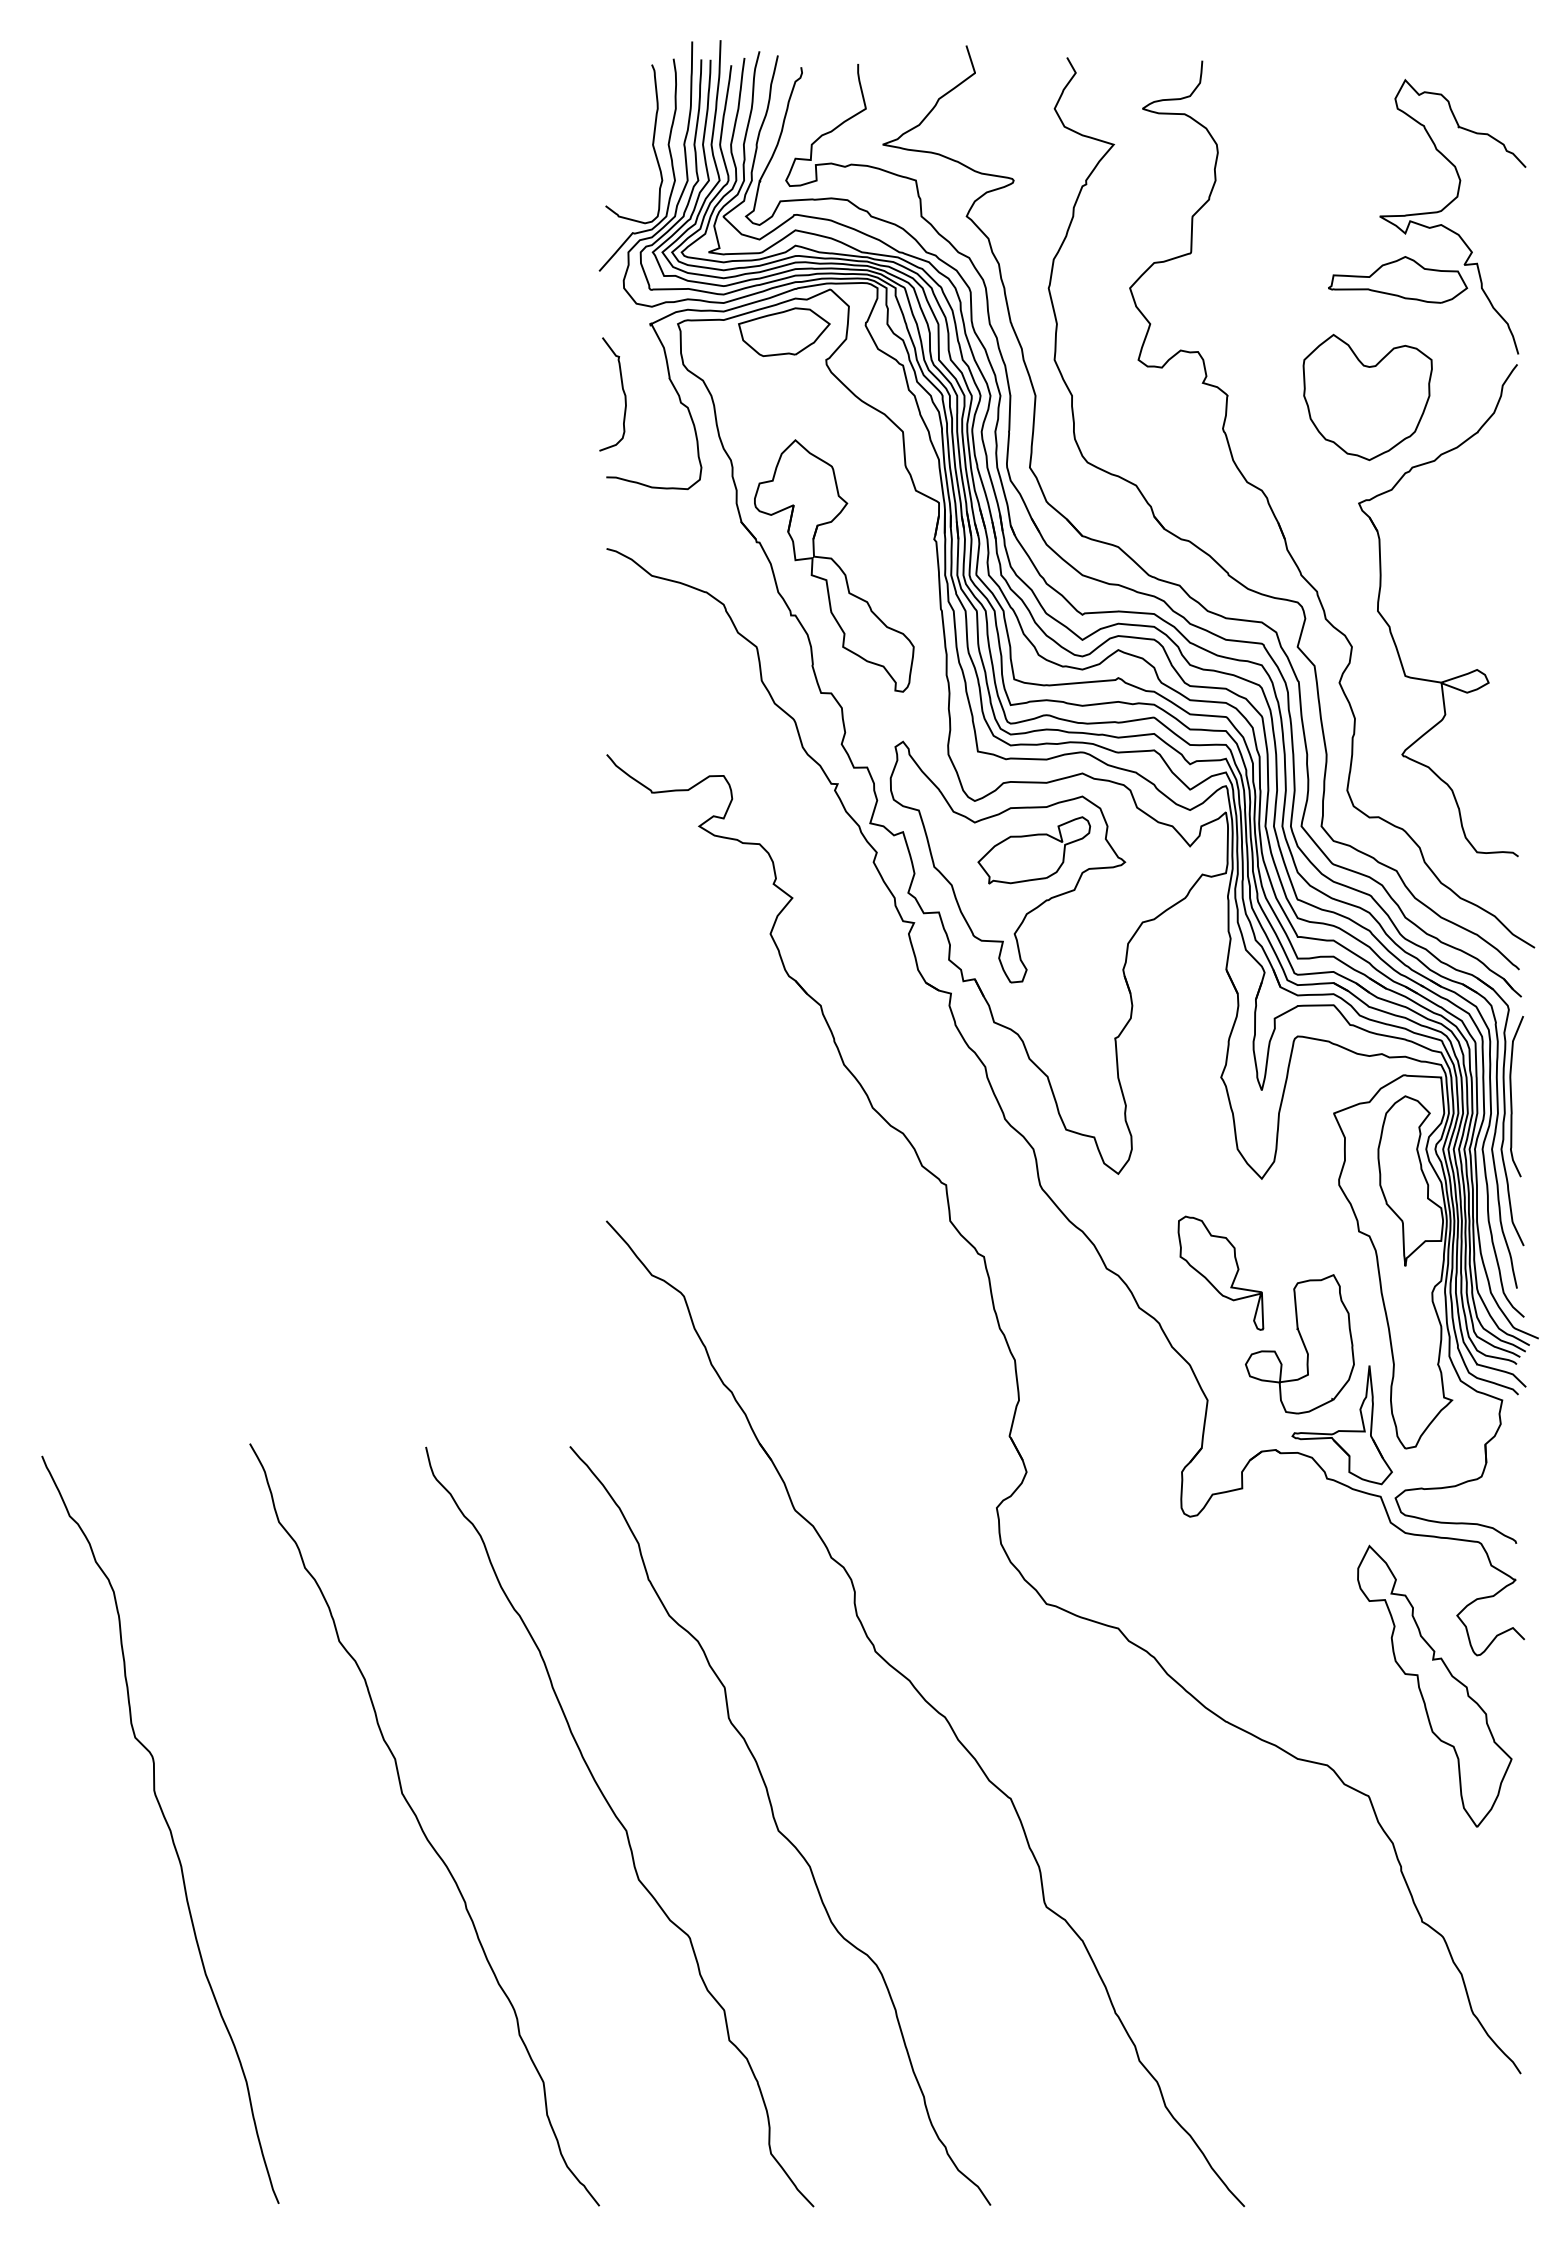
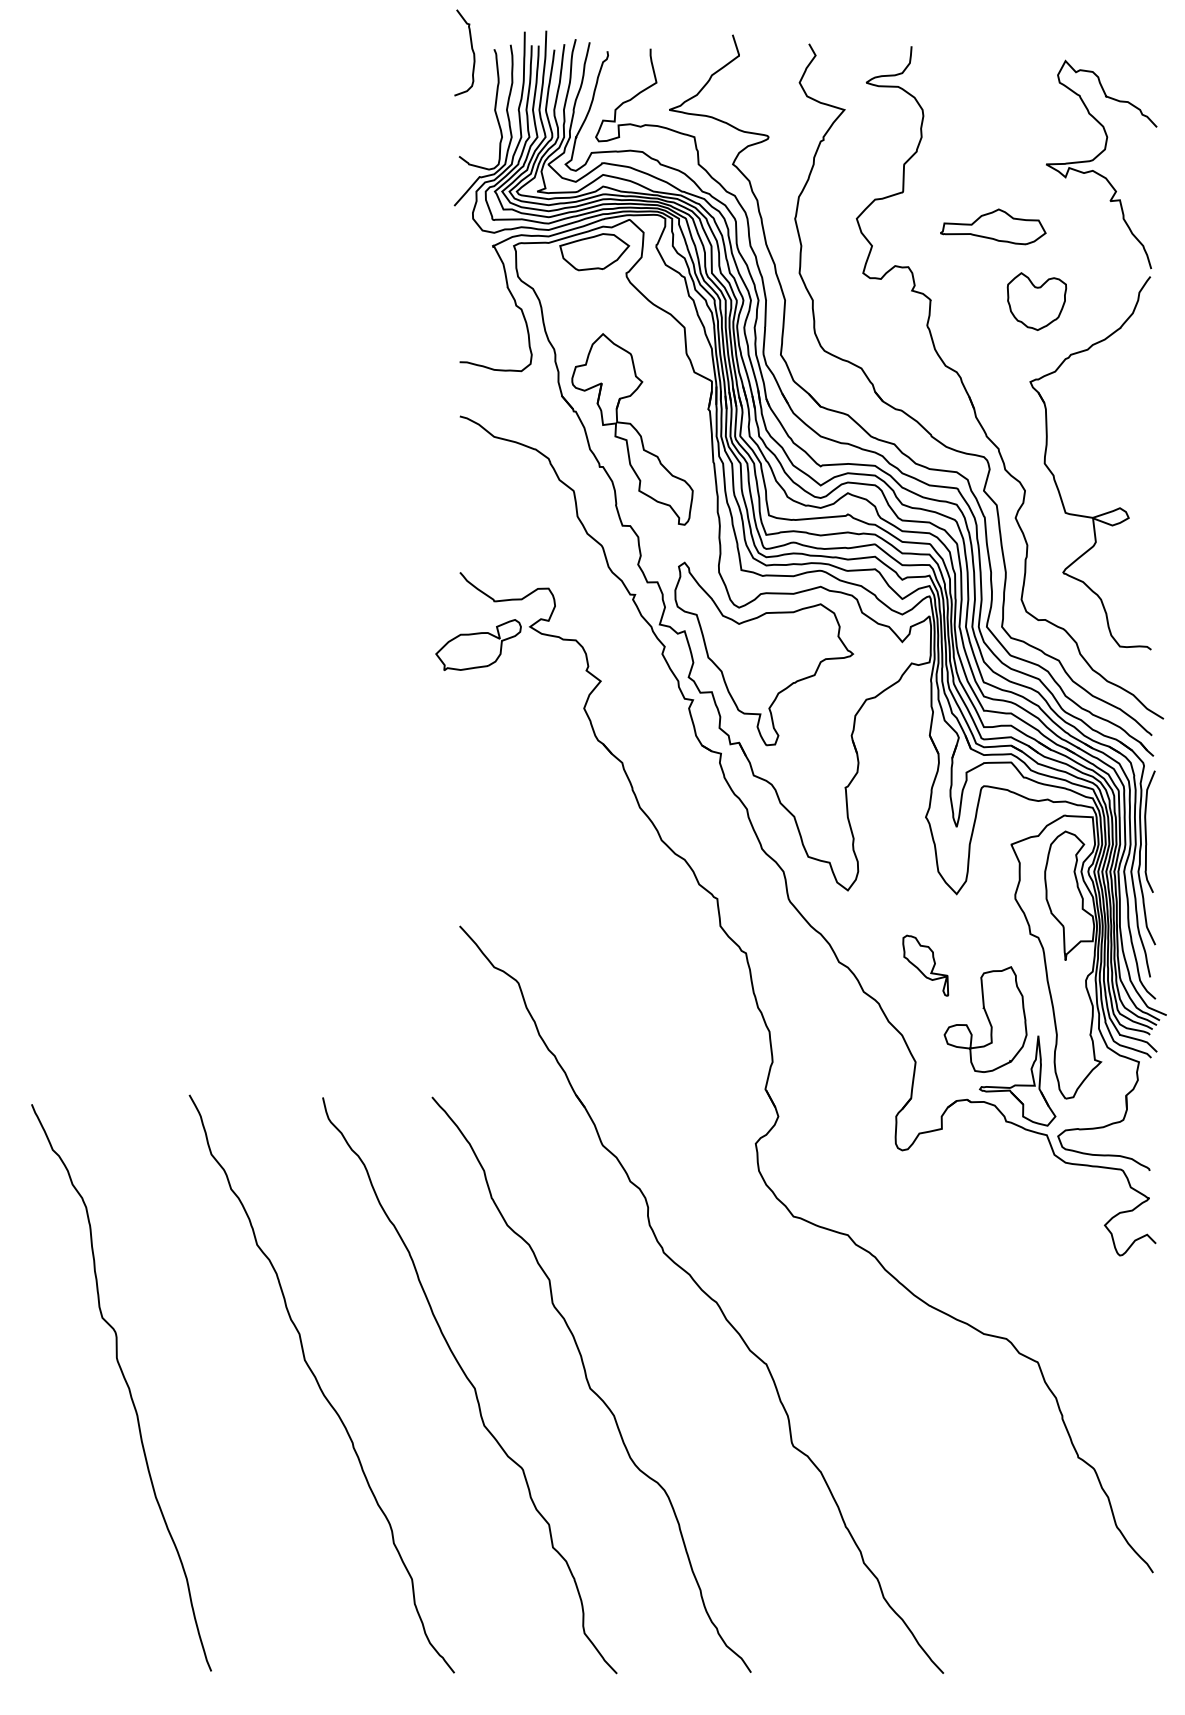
part: (1398, 279) -> (993, 226), moved
curve: (622, 390) -> (471, 49), moved
part: (1367, 397) -> (1036, 301), size x0.6
part: (1034, 850) -> (478, 645), moved
part: (1220, 1272) -> (925, 965), size x0.7
part: (1434, 1685) -> (1087, 1278), removed

